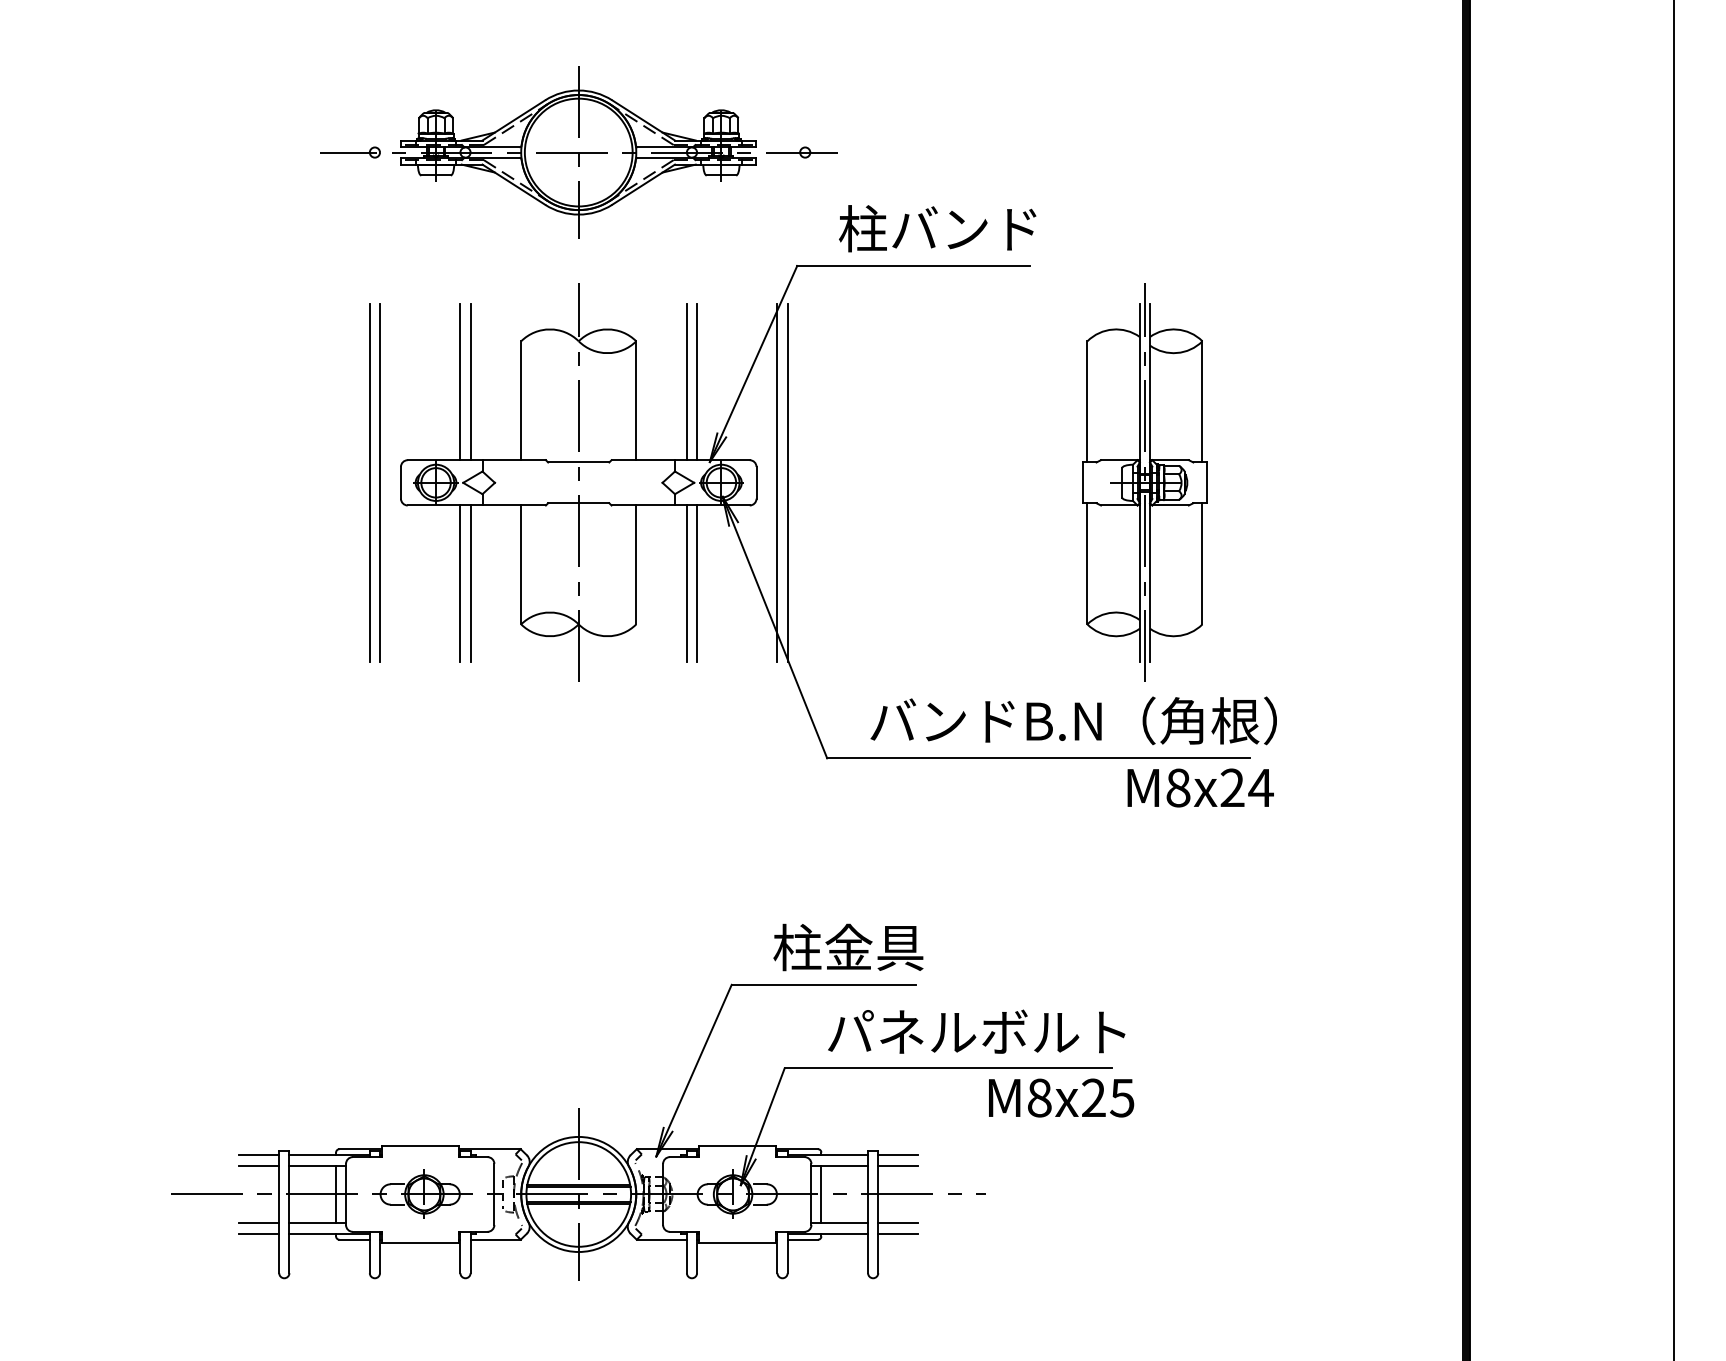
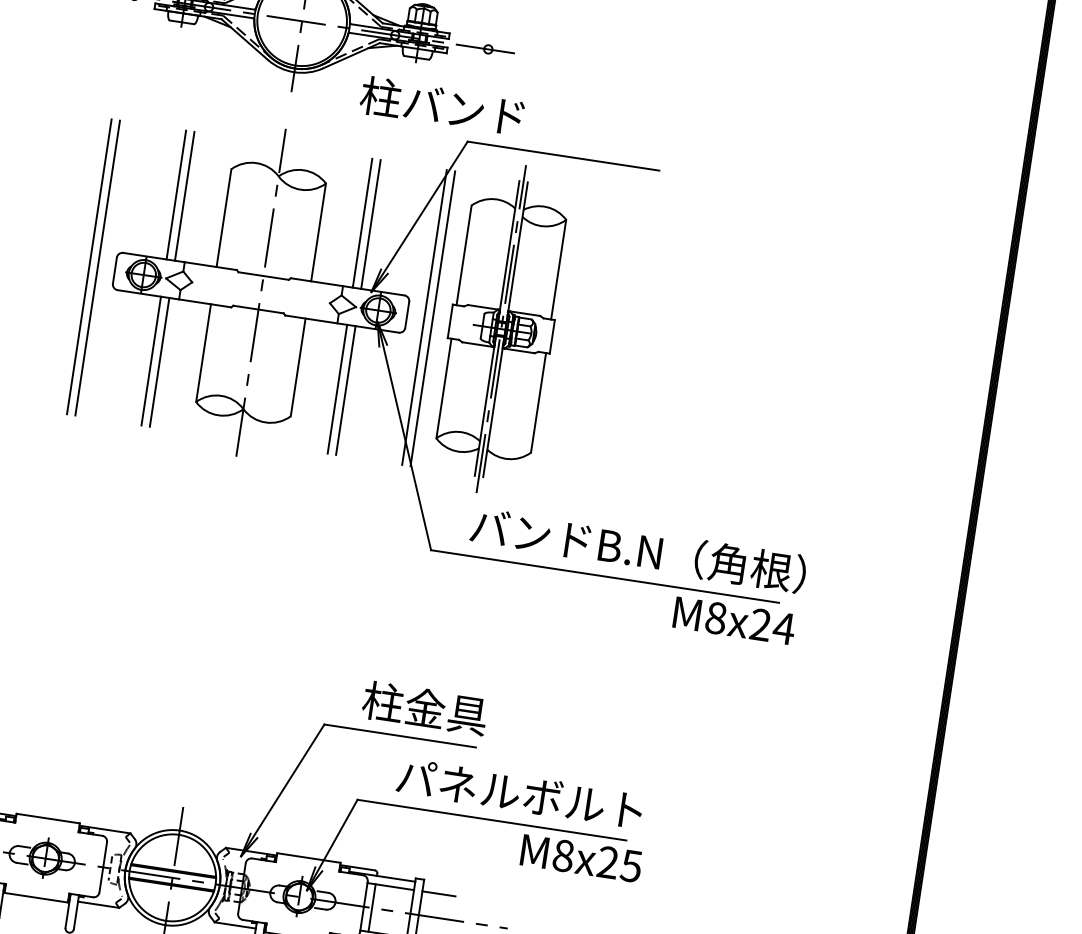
text: (937, 228) -> (442, 106), moved
part: (1144, 482) -> (500, 328), moved
line: (898, 1155) -> (440, 885), removed

